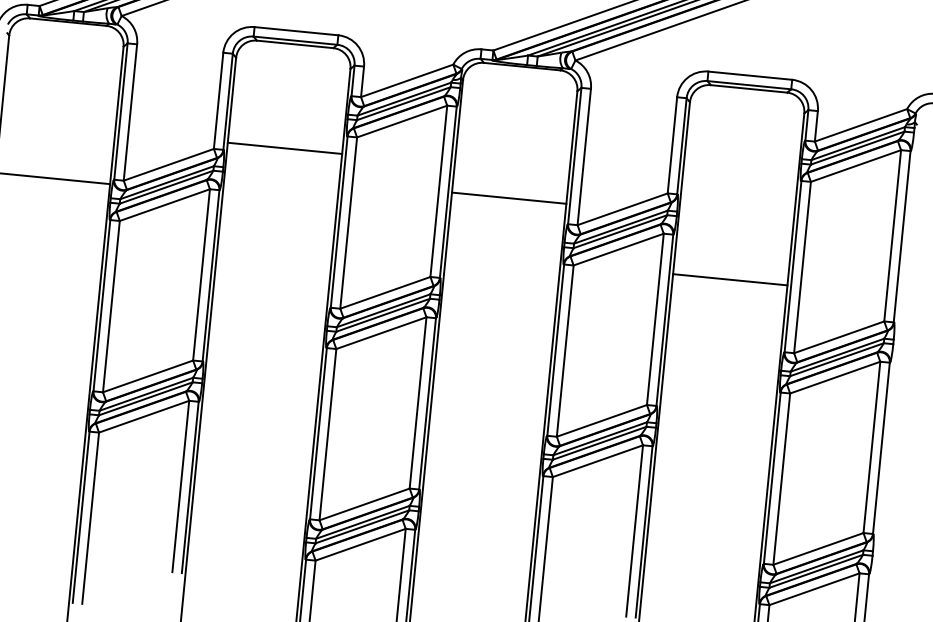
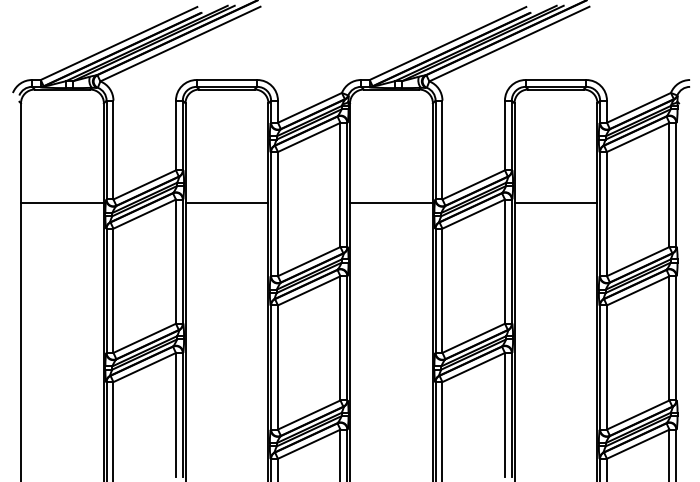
line: (284, 147) -> (226, 202), moved
line: (509, 197) -> (391, 202), moved
line: (729, 279) -> (555, 202), moved

